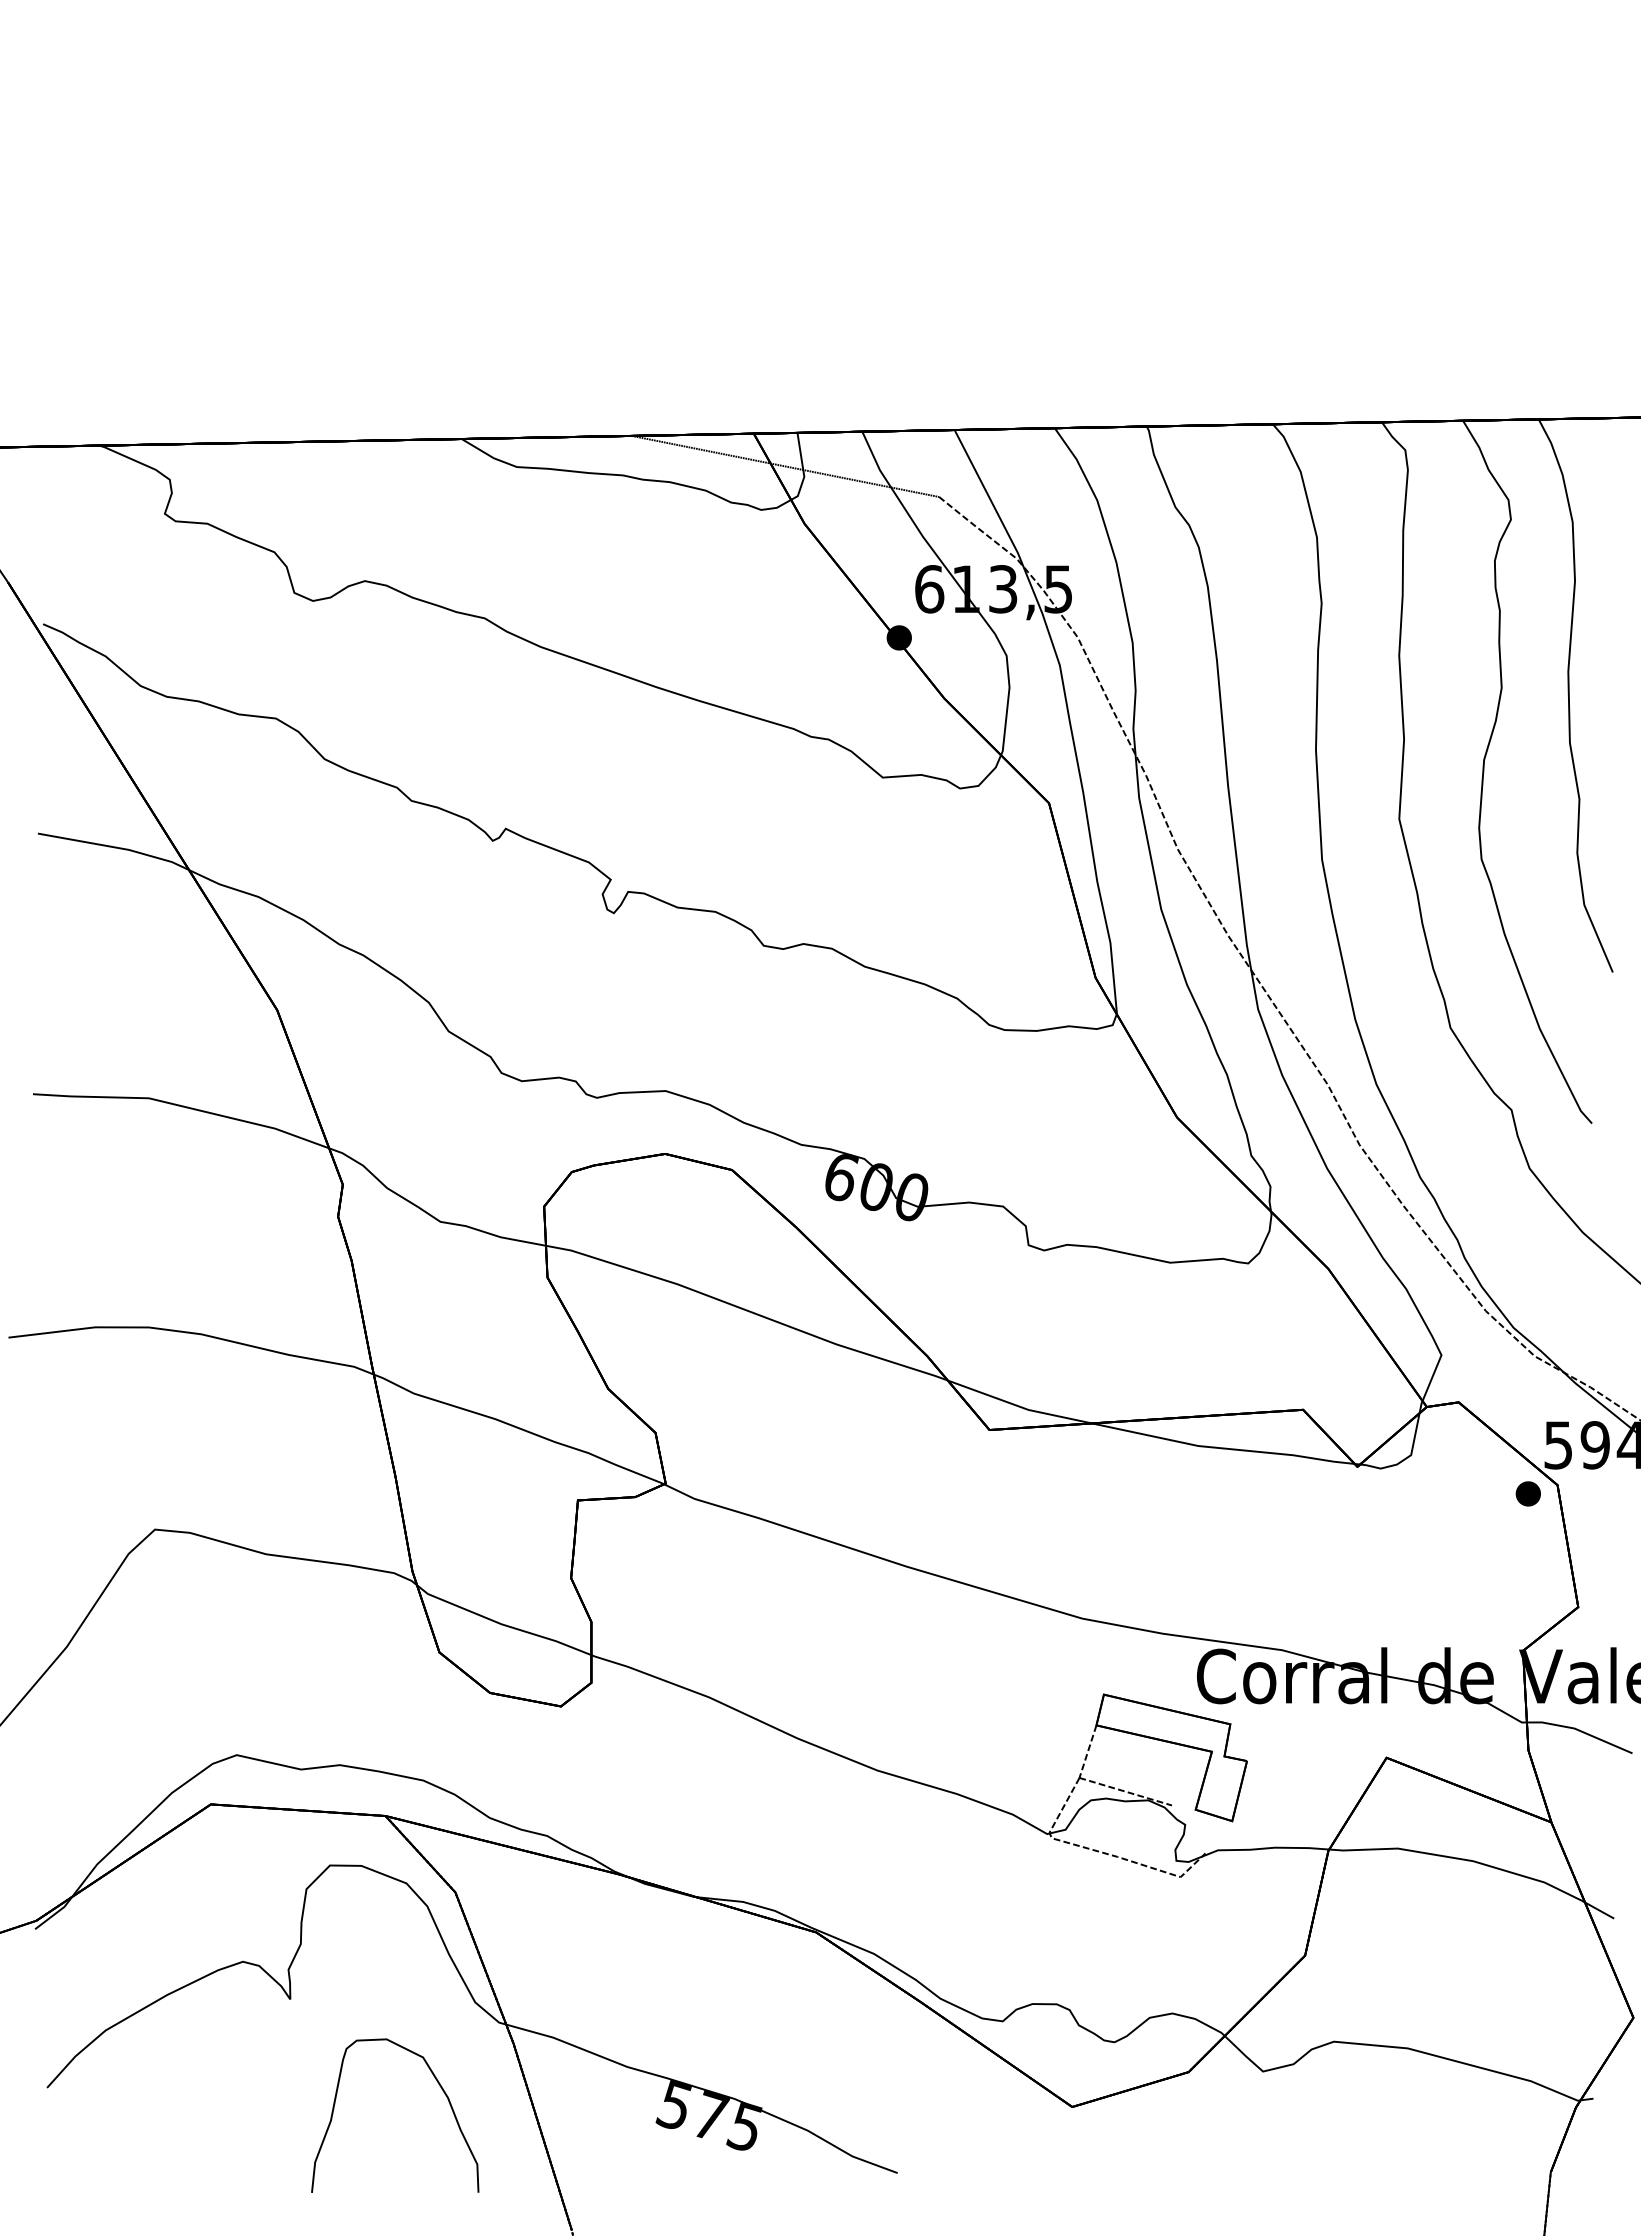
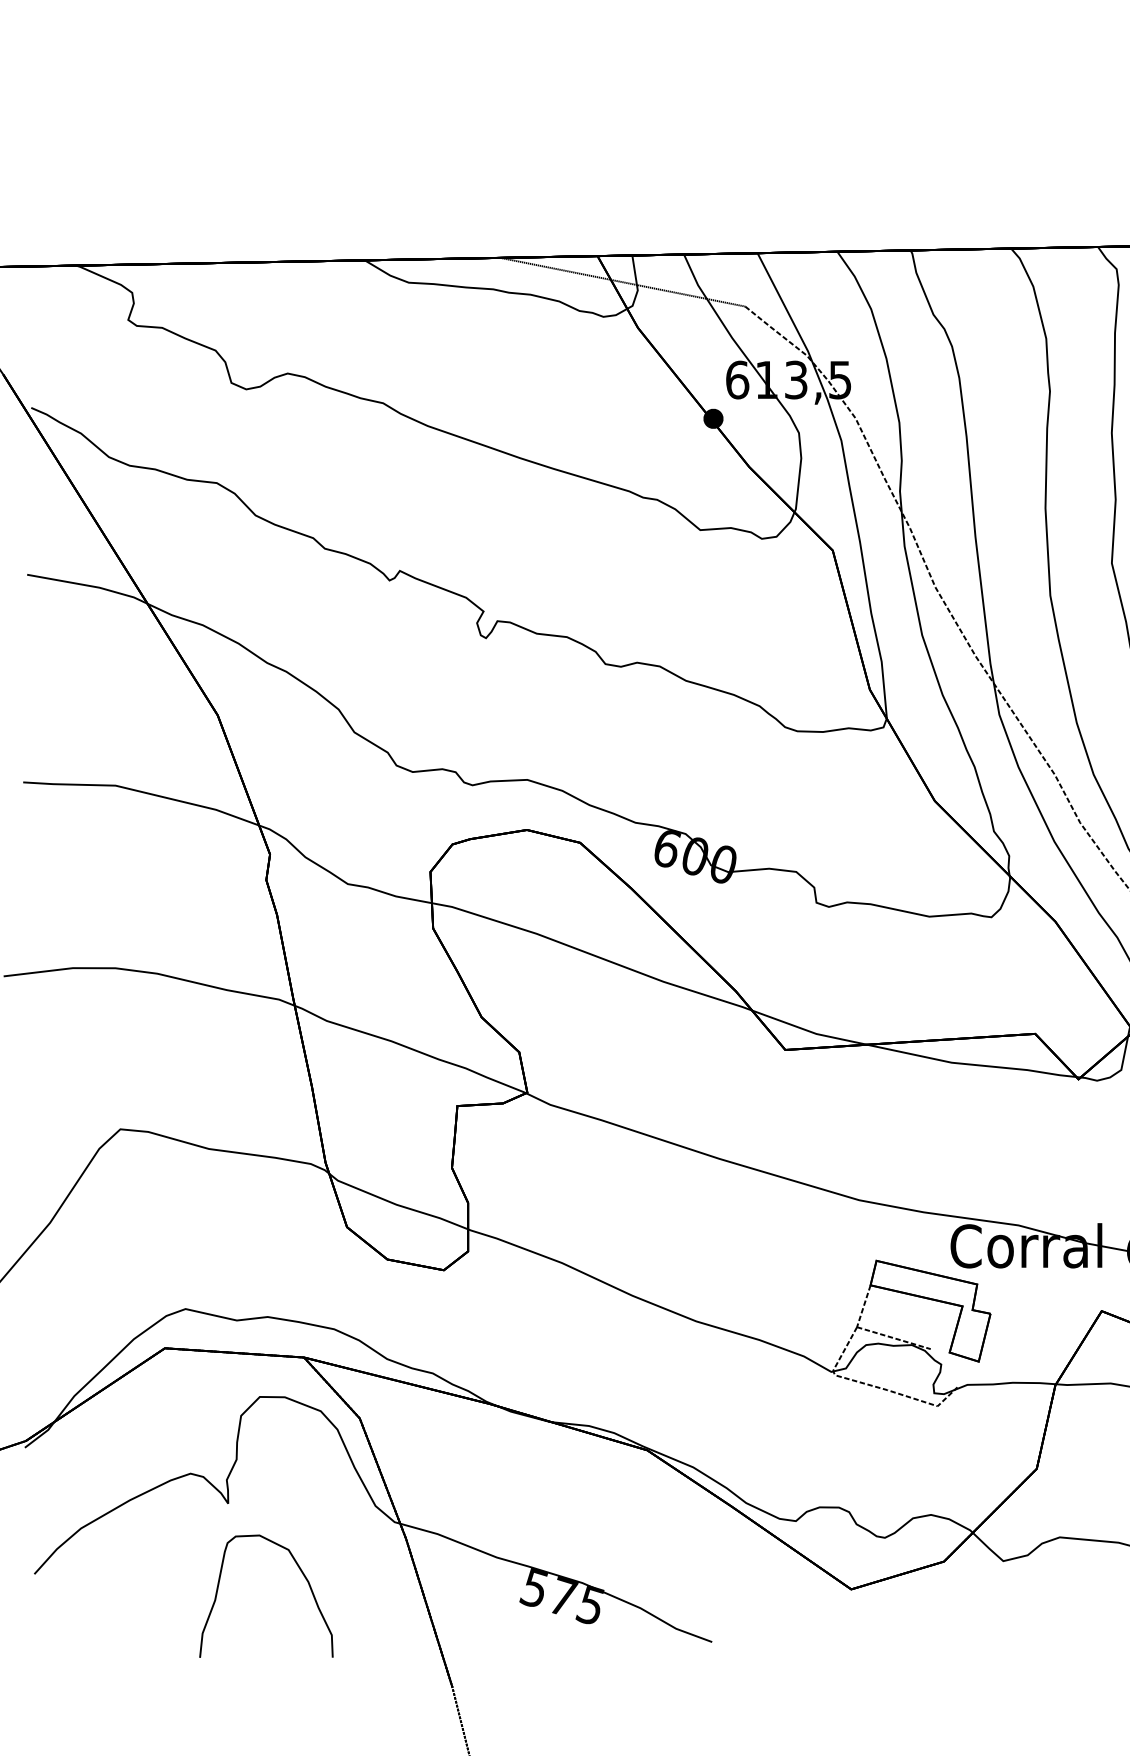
part: (439, 2086) -> (301, 1573), moved

